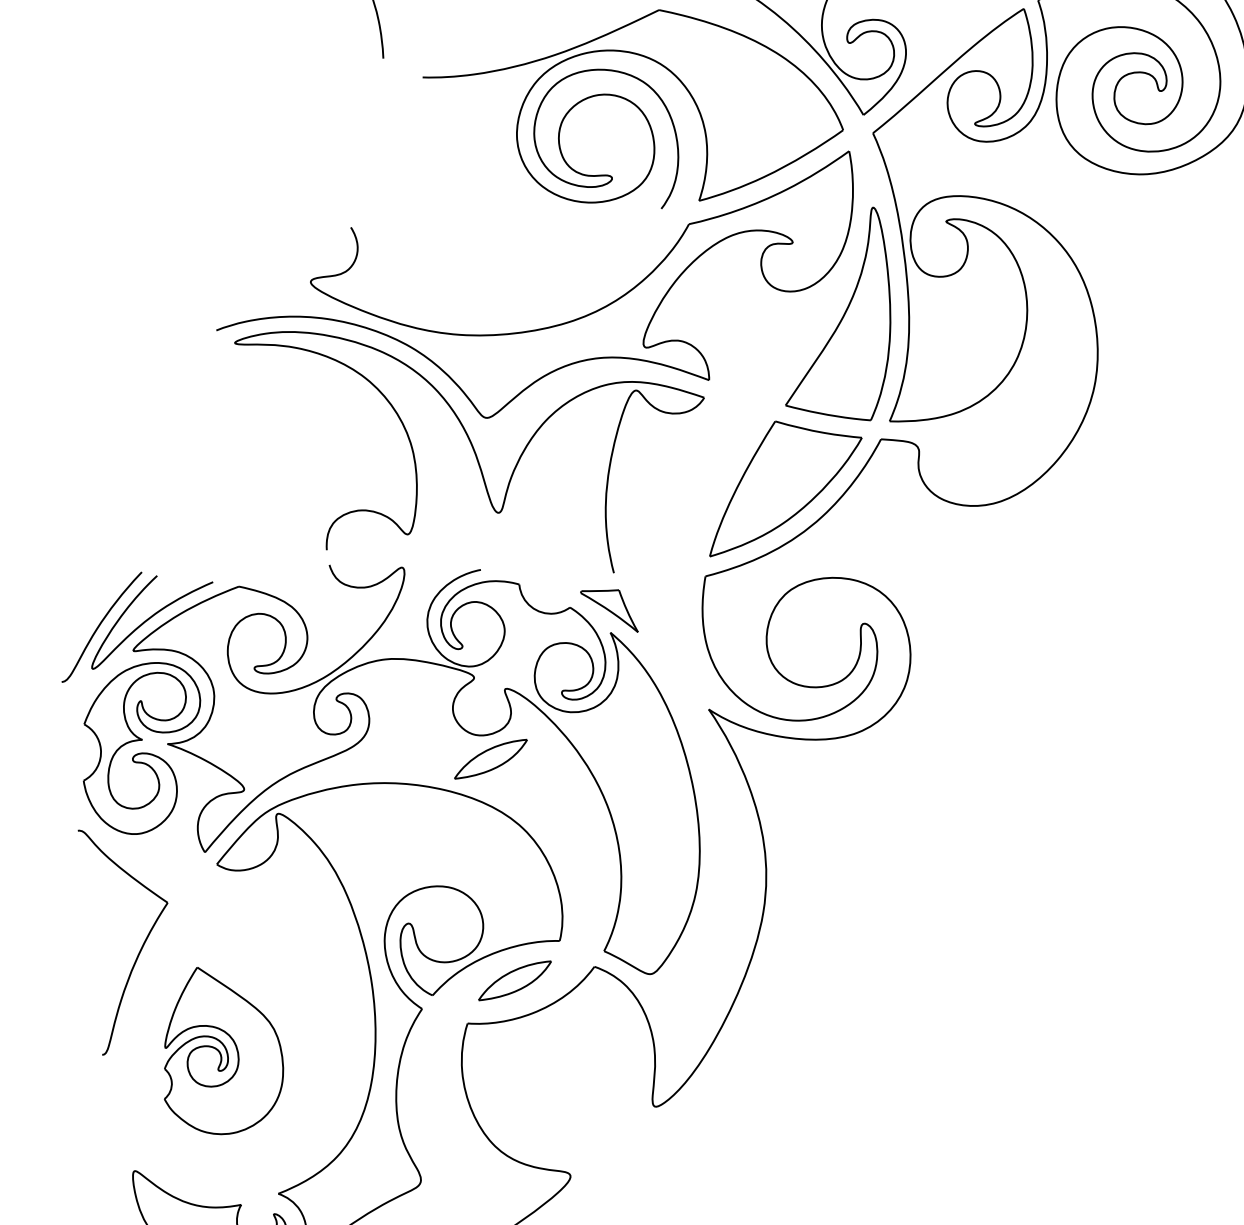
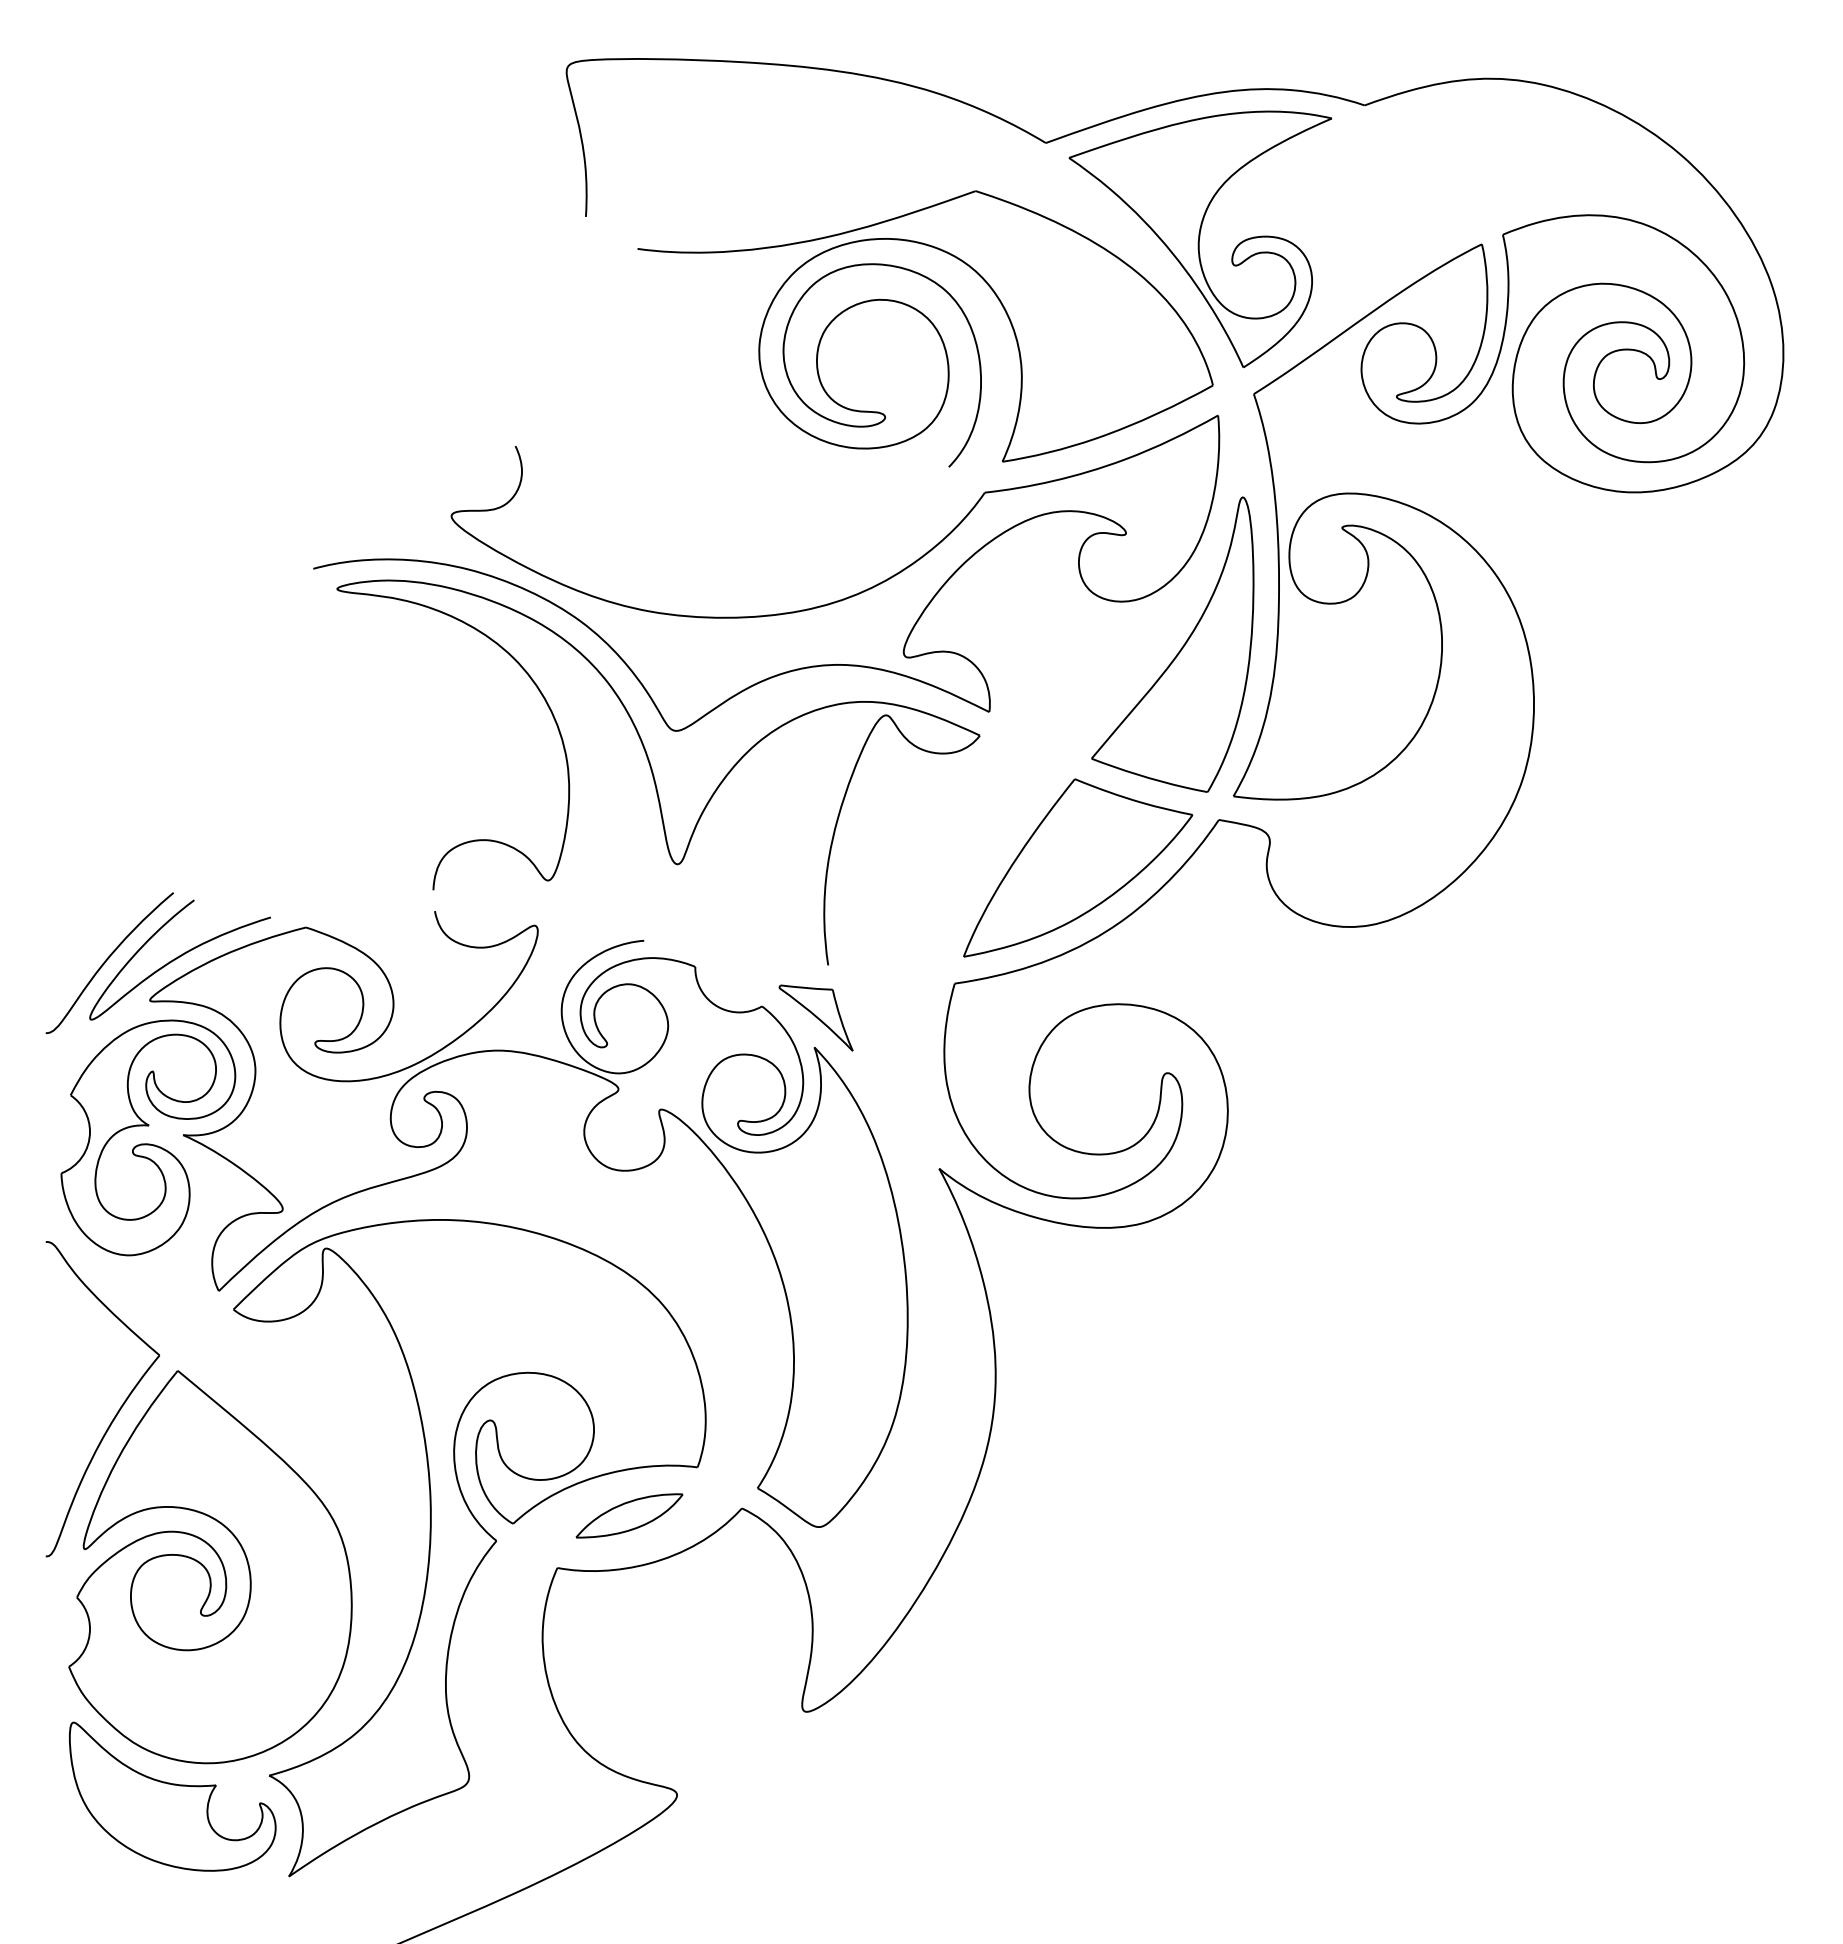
part: (490, 758) -> (629, 1204), removed
part: (220, 1050) -> (210, 1567), size x1.67

